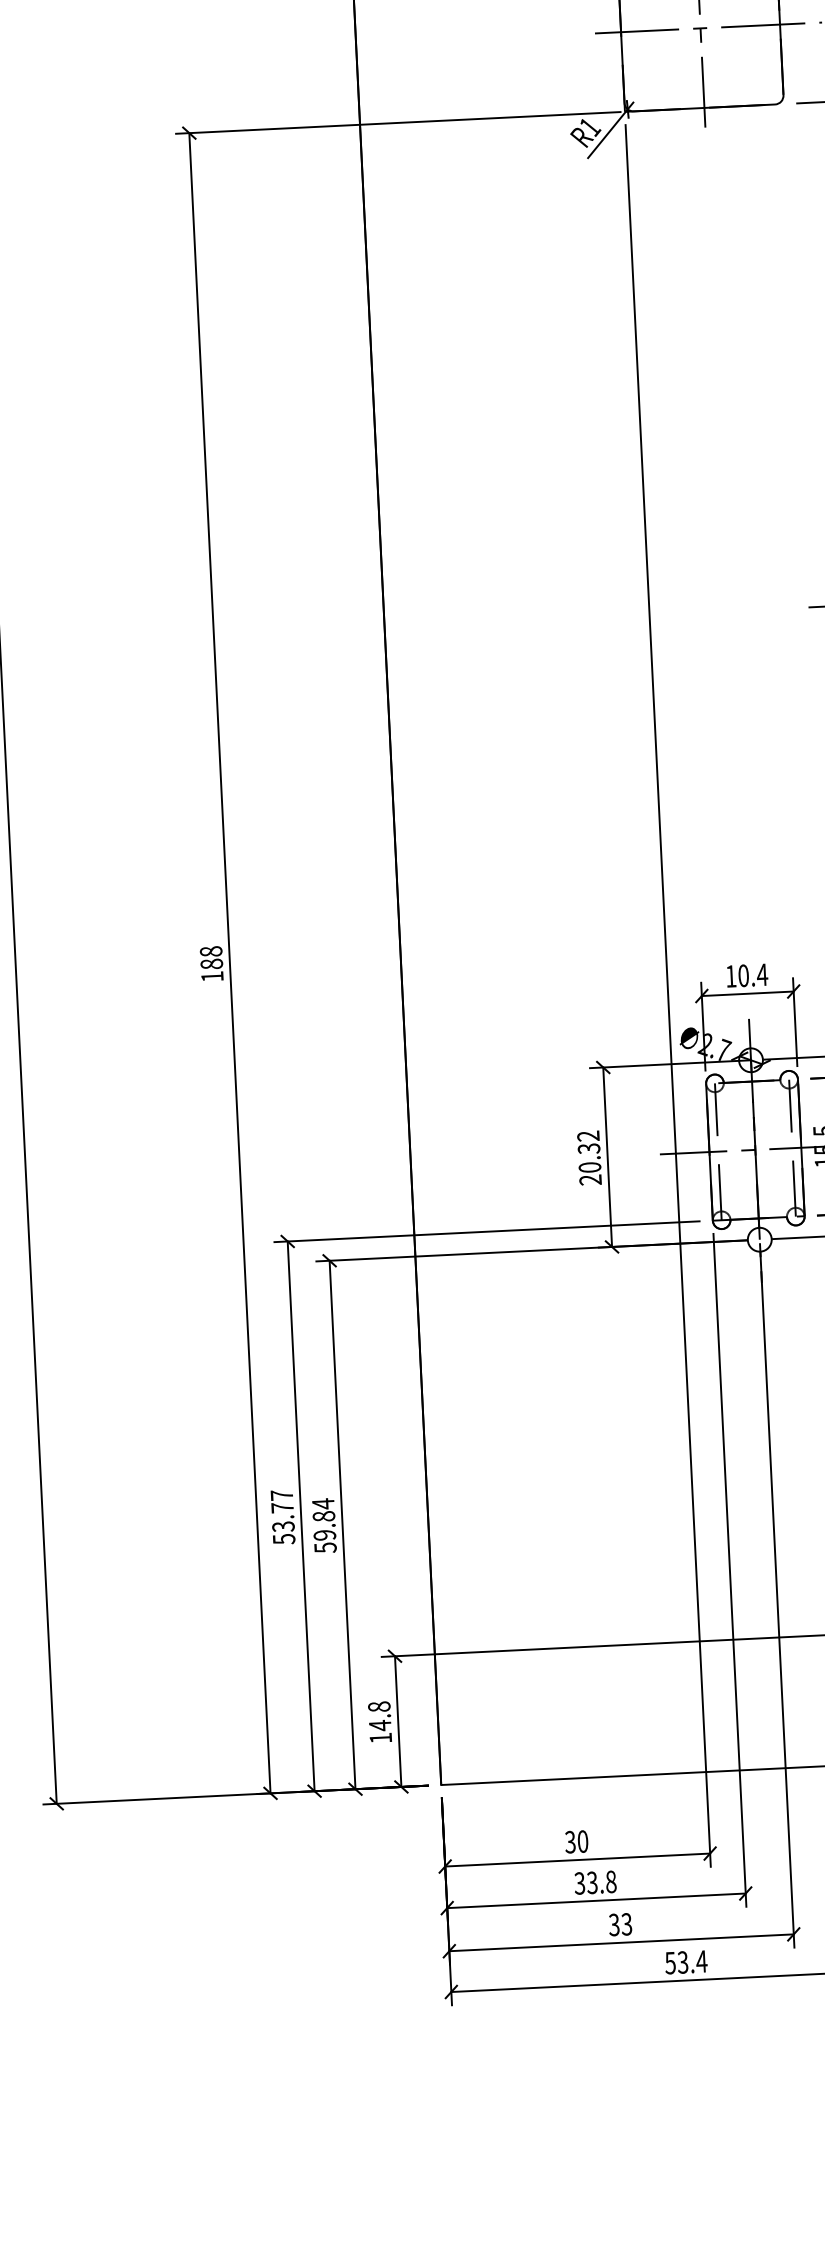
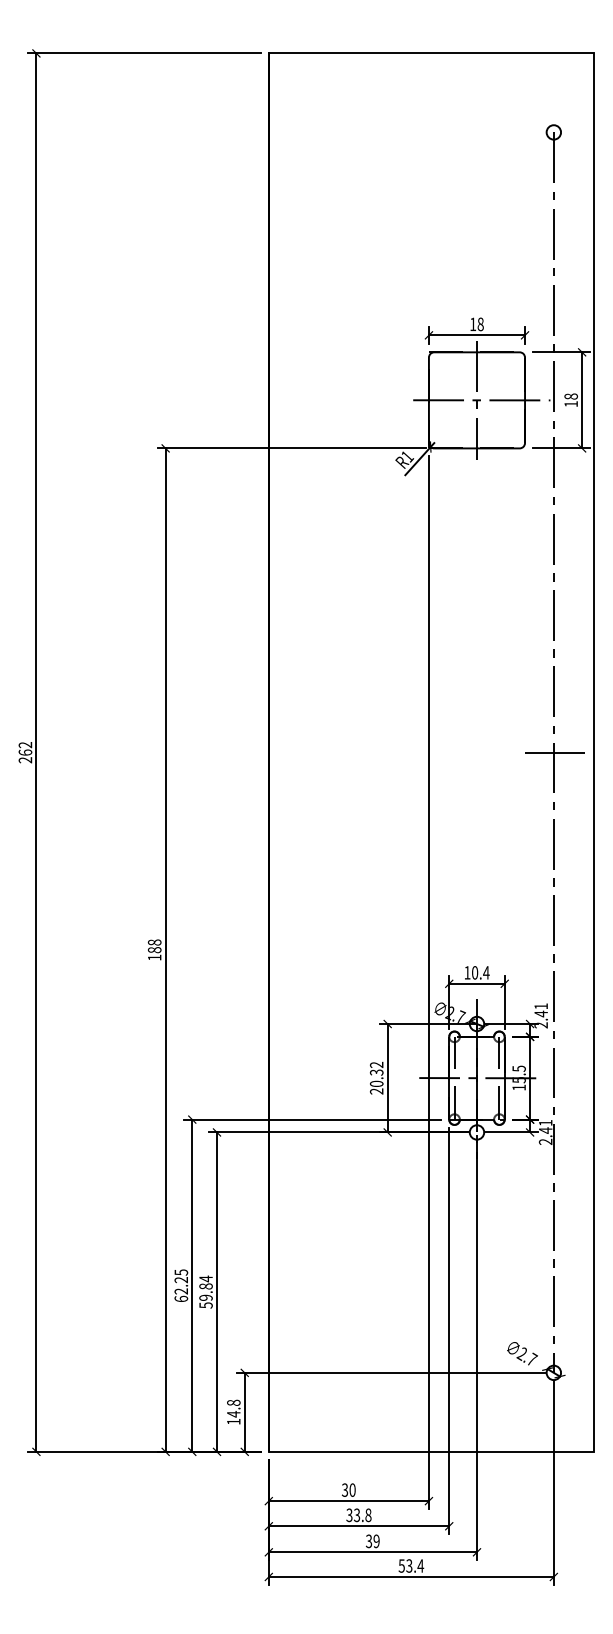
text: (283, 1516) -> (181, 1285), 53.77 -> 62.25
text: (626, 1924) -> (376, 1541), 33 -> 39

